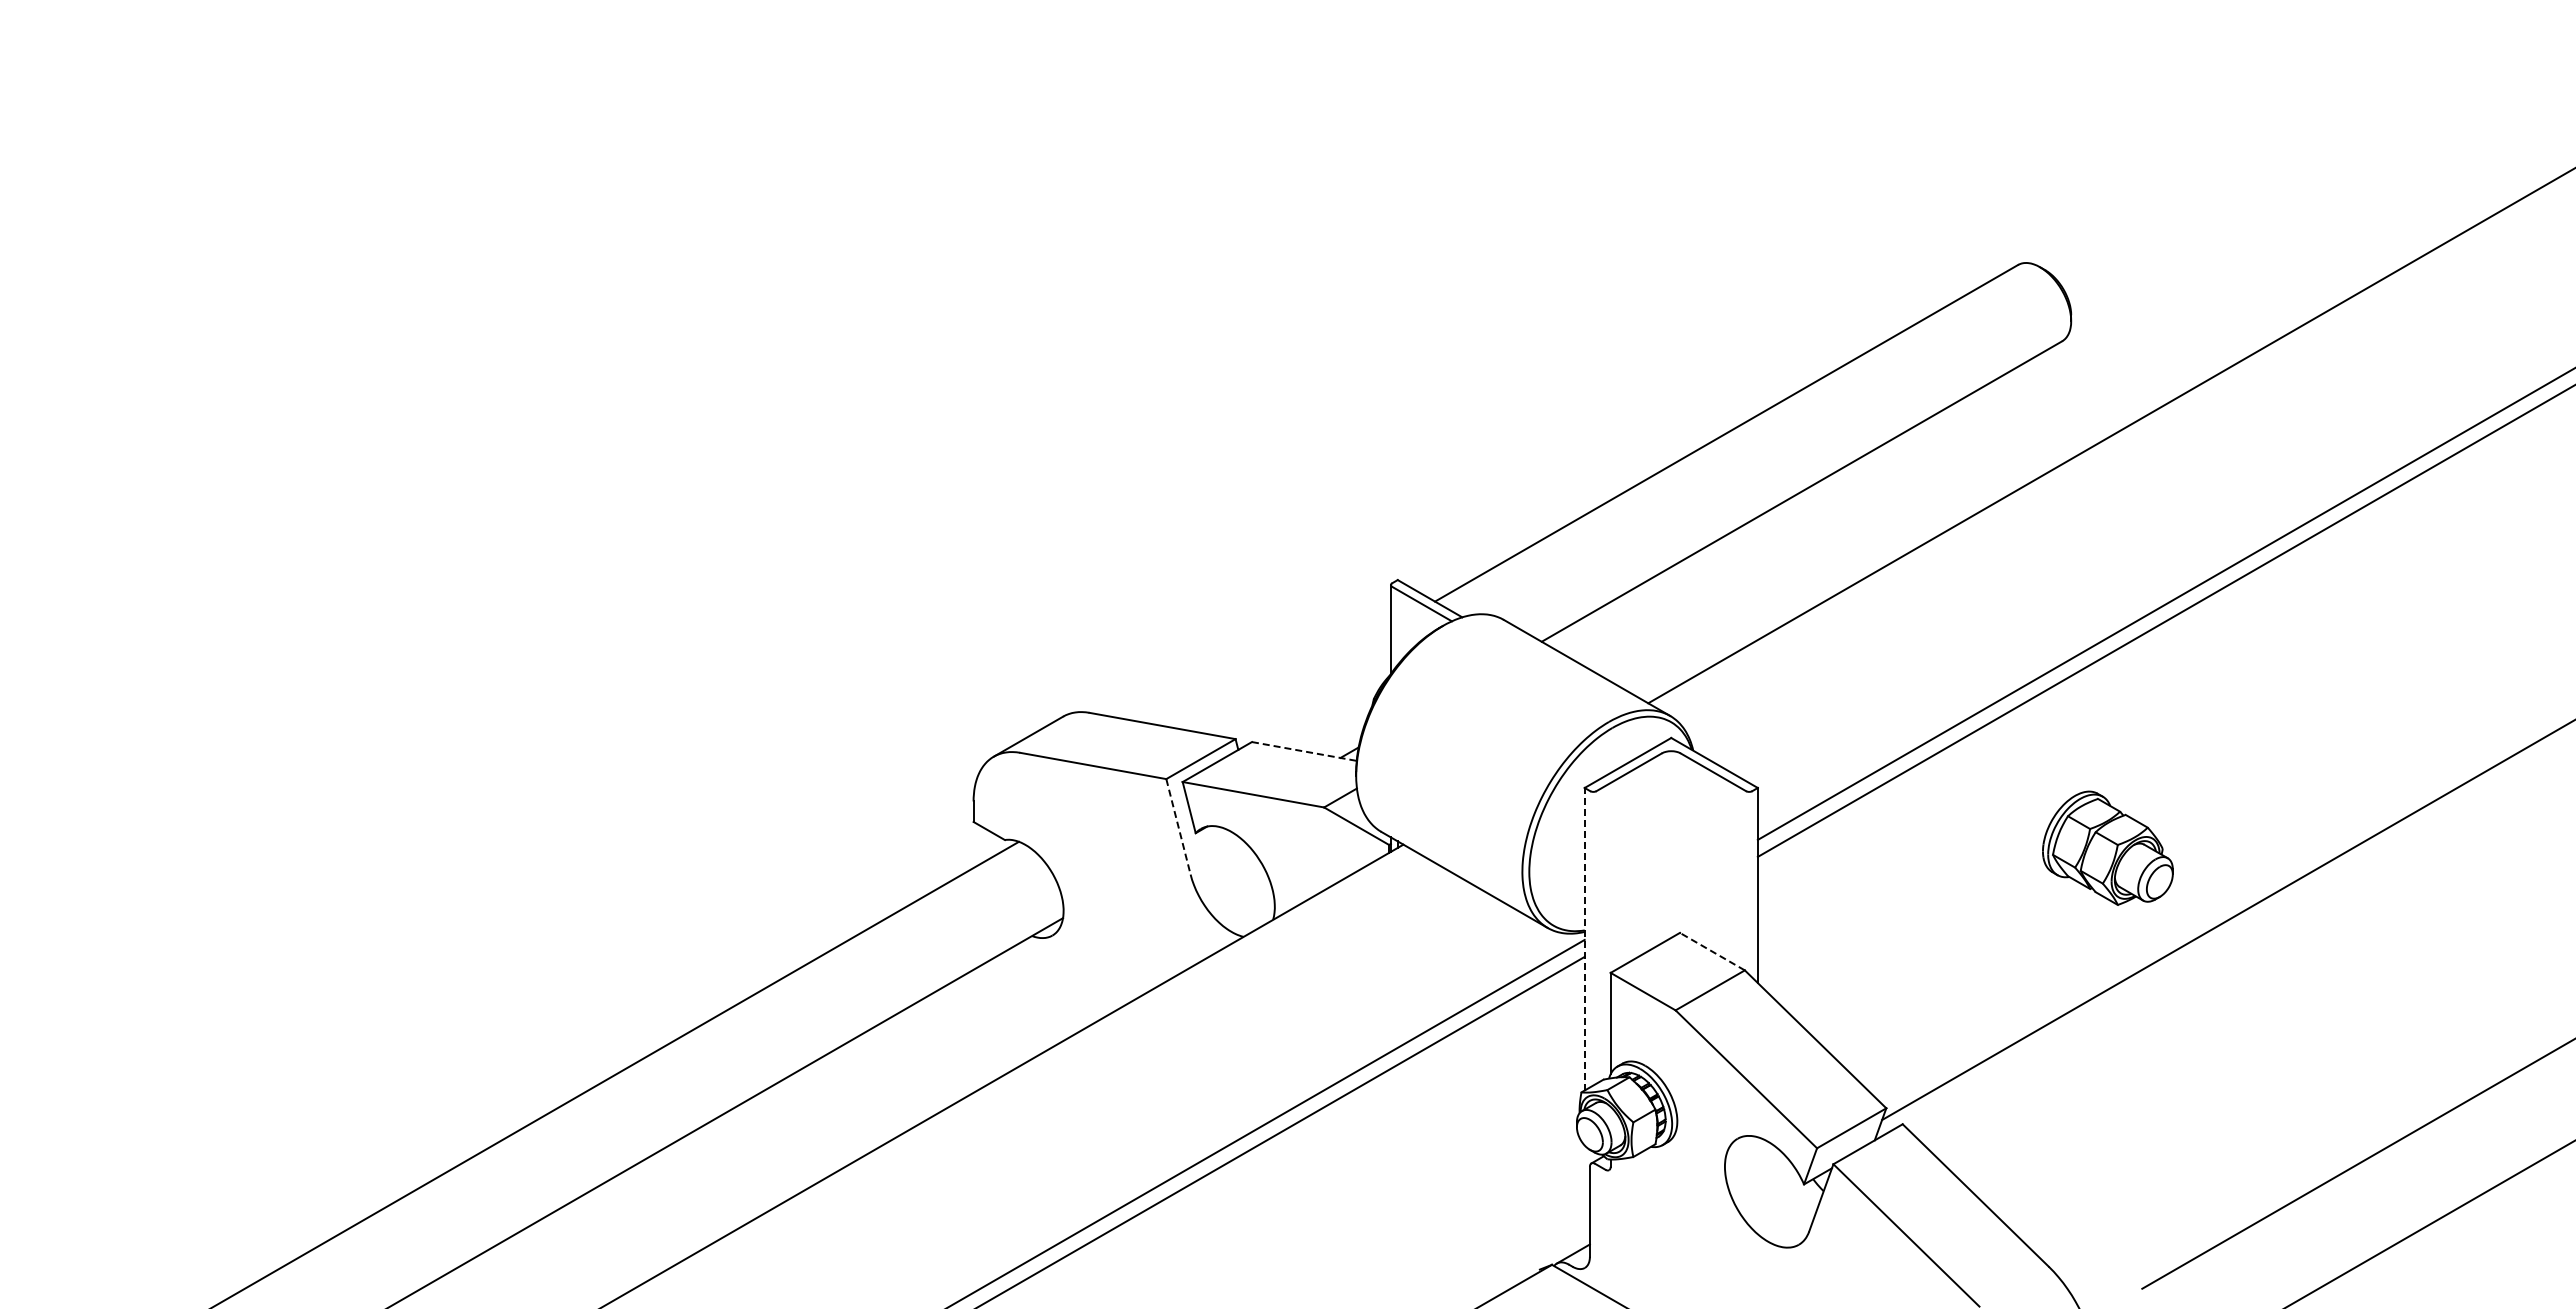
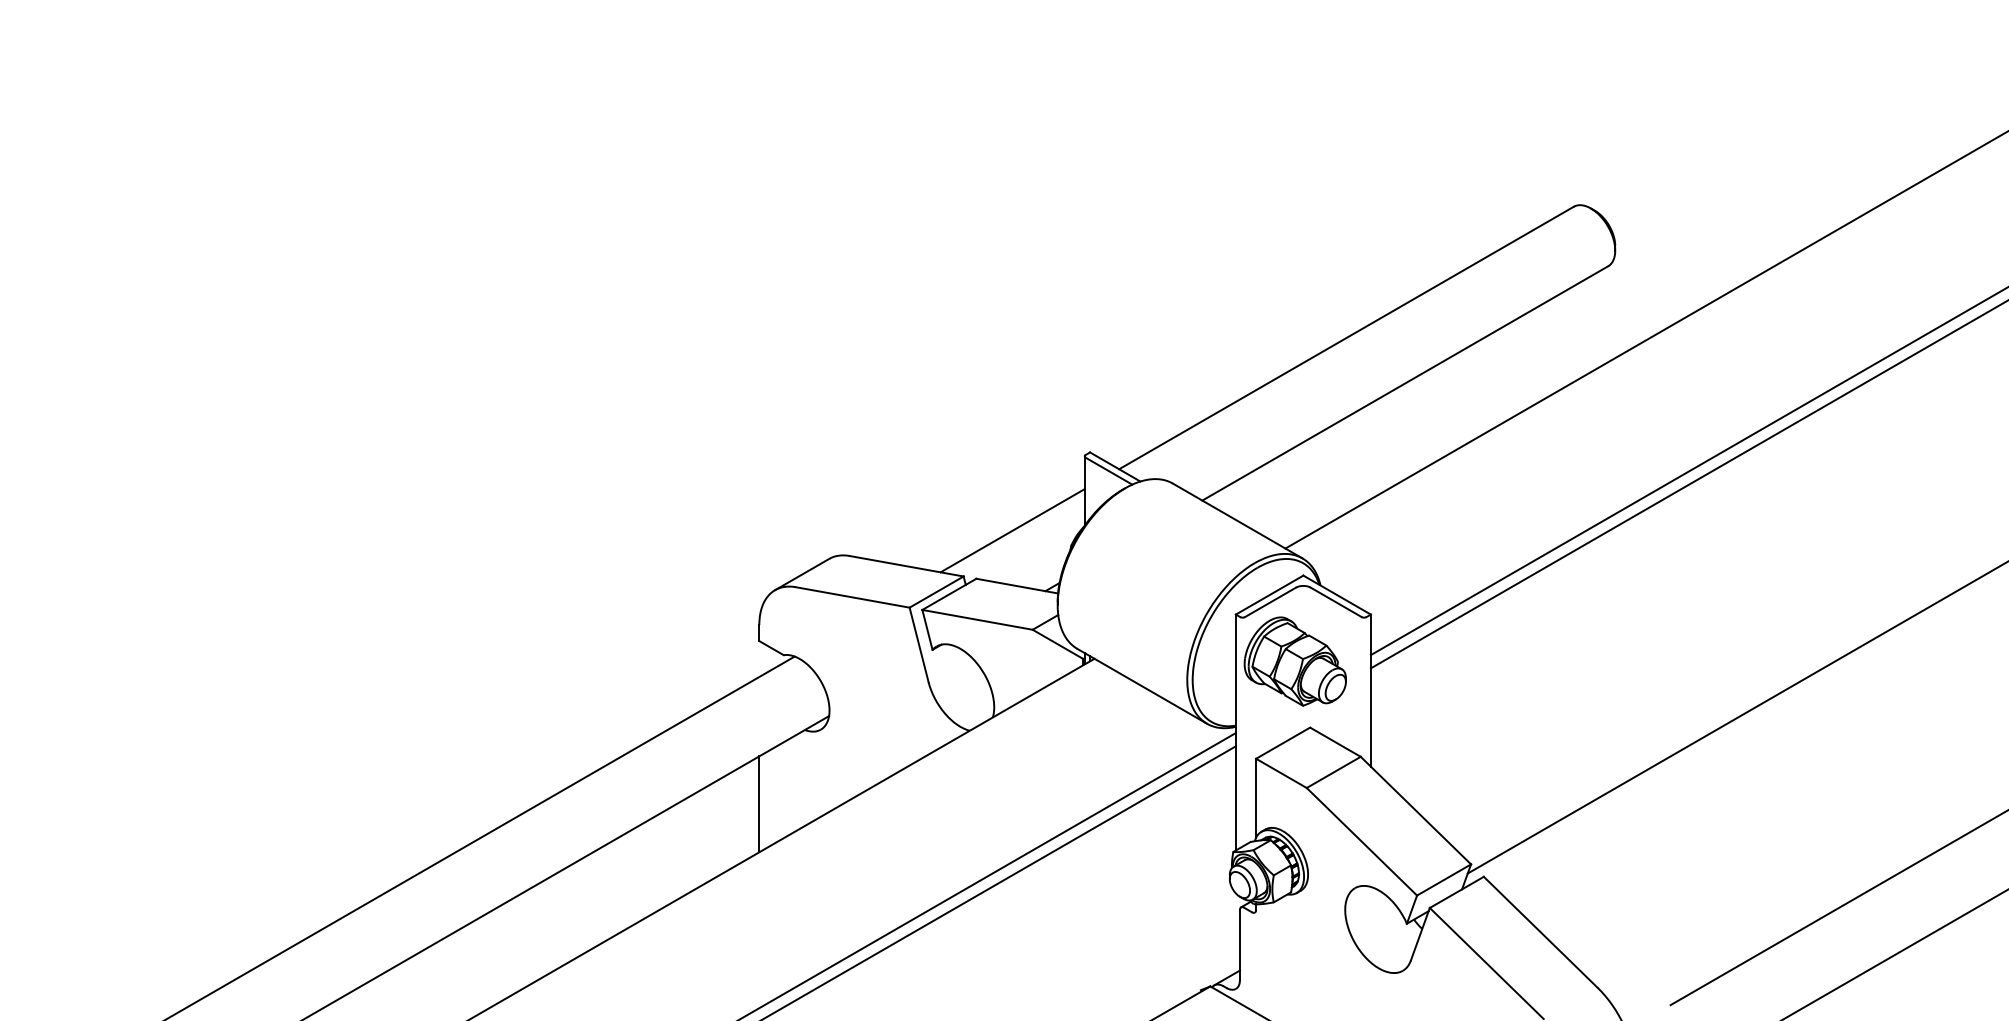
line: (1298, 680) -> (1012, 530), added
line: (1304, 751) -> (1017, 586), dashed -> solid
line: (1178, 827) -> (919, 645), dashed -> solid
part: (2107, 847) -> (1294, 661), moved
line: (1584, 938) -> (1235, 731), dashed -> solid
line: (1712, 951) -> (1335, 742), dashed -> solid
line: (973, 1030) -> (759, 803), added

